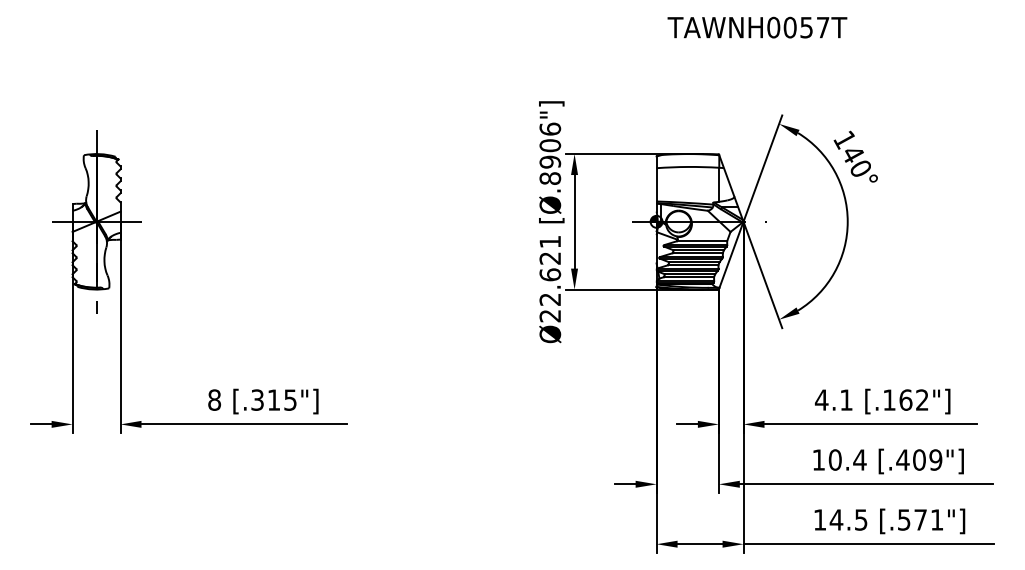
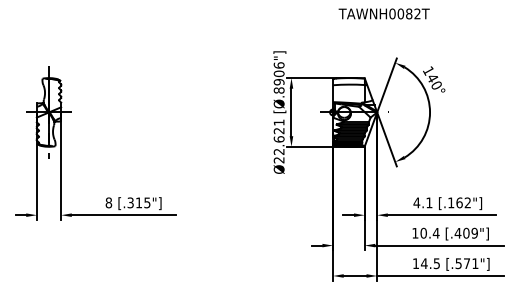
text: (815, 26) -> (413, 13), TAWNH0057T -> TAWNH0082T

